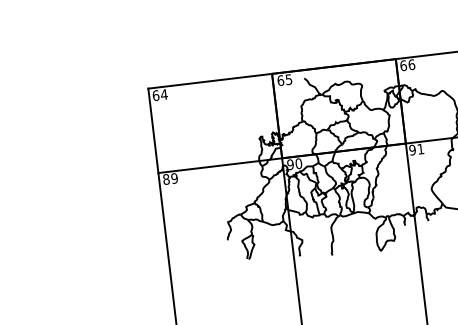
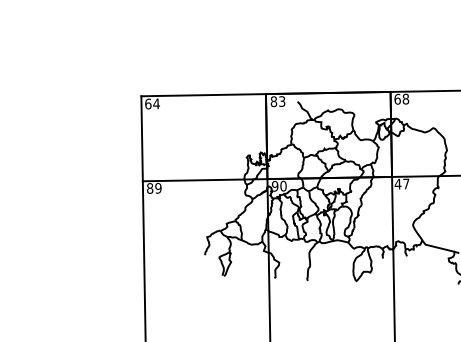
text: (411, 64) -> (405, 98), 66 -> 68
text: (284, 80) -> (277, 101), 65 -> 83
text: (415, 149) -> (401, 183), 91 -> 47

